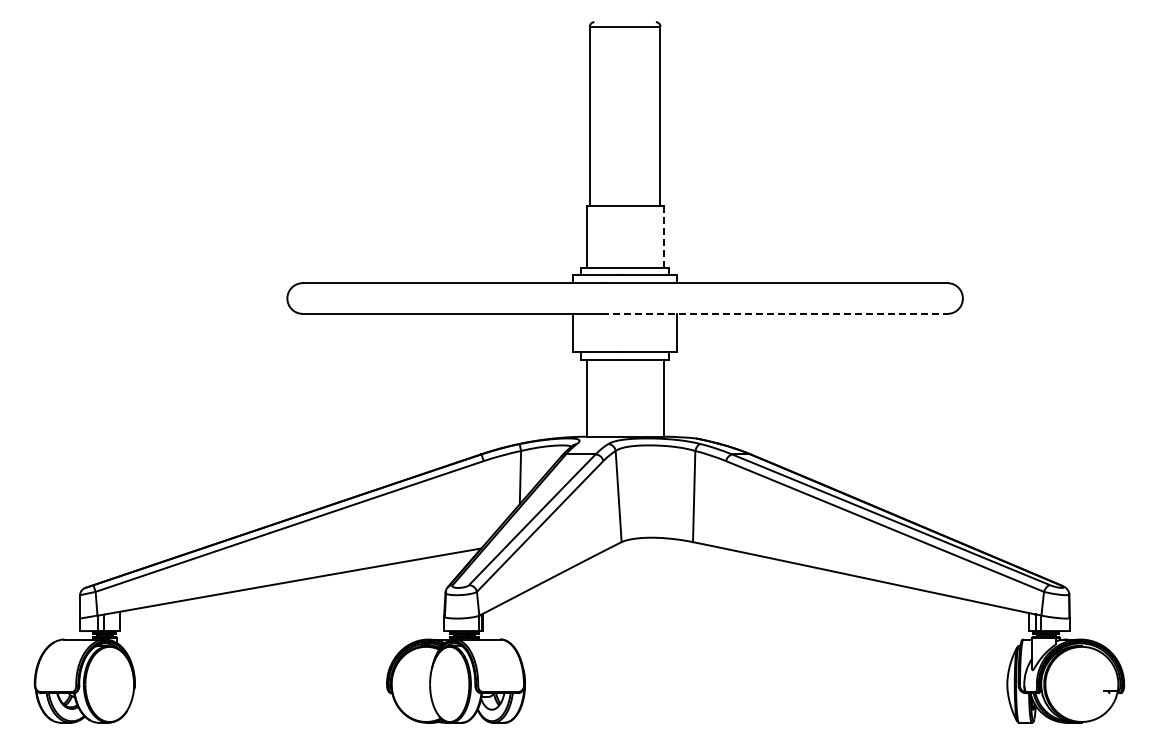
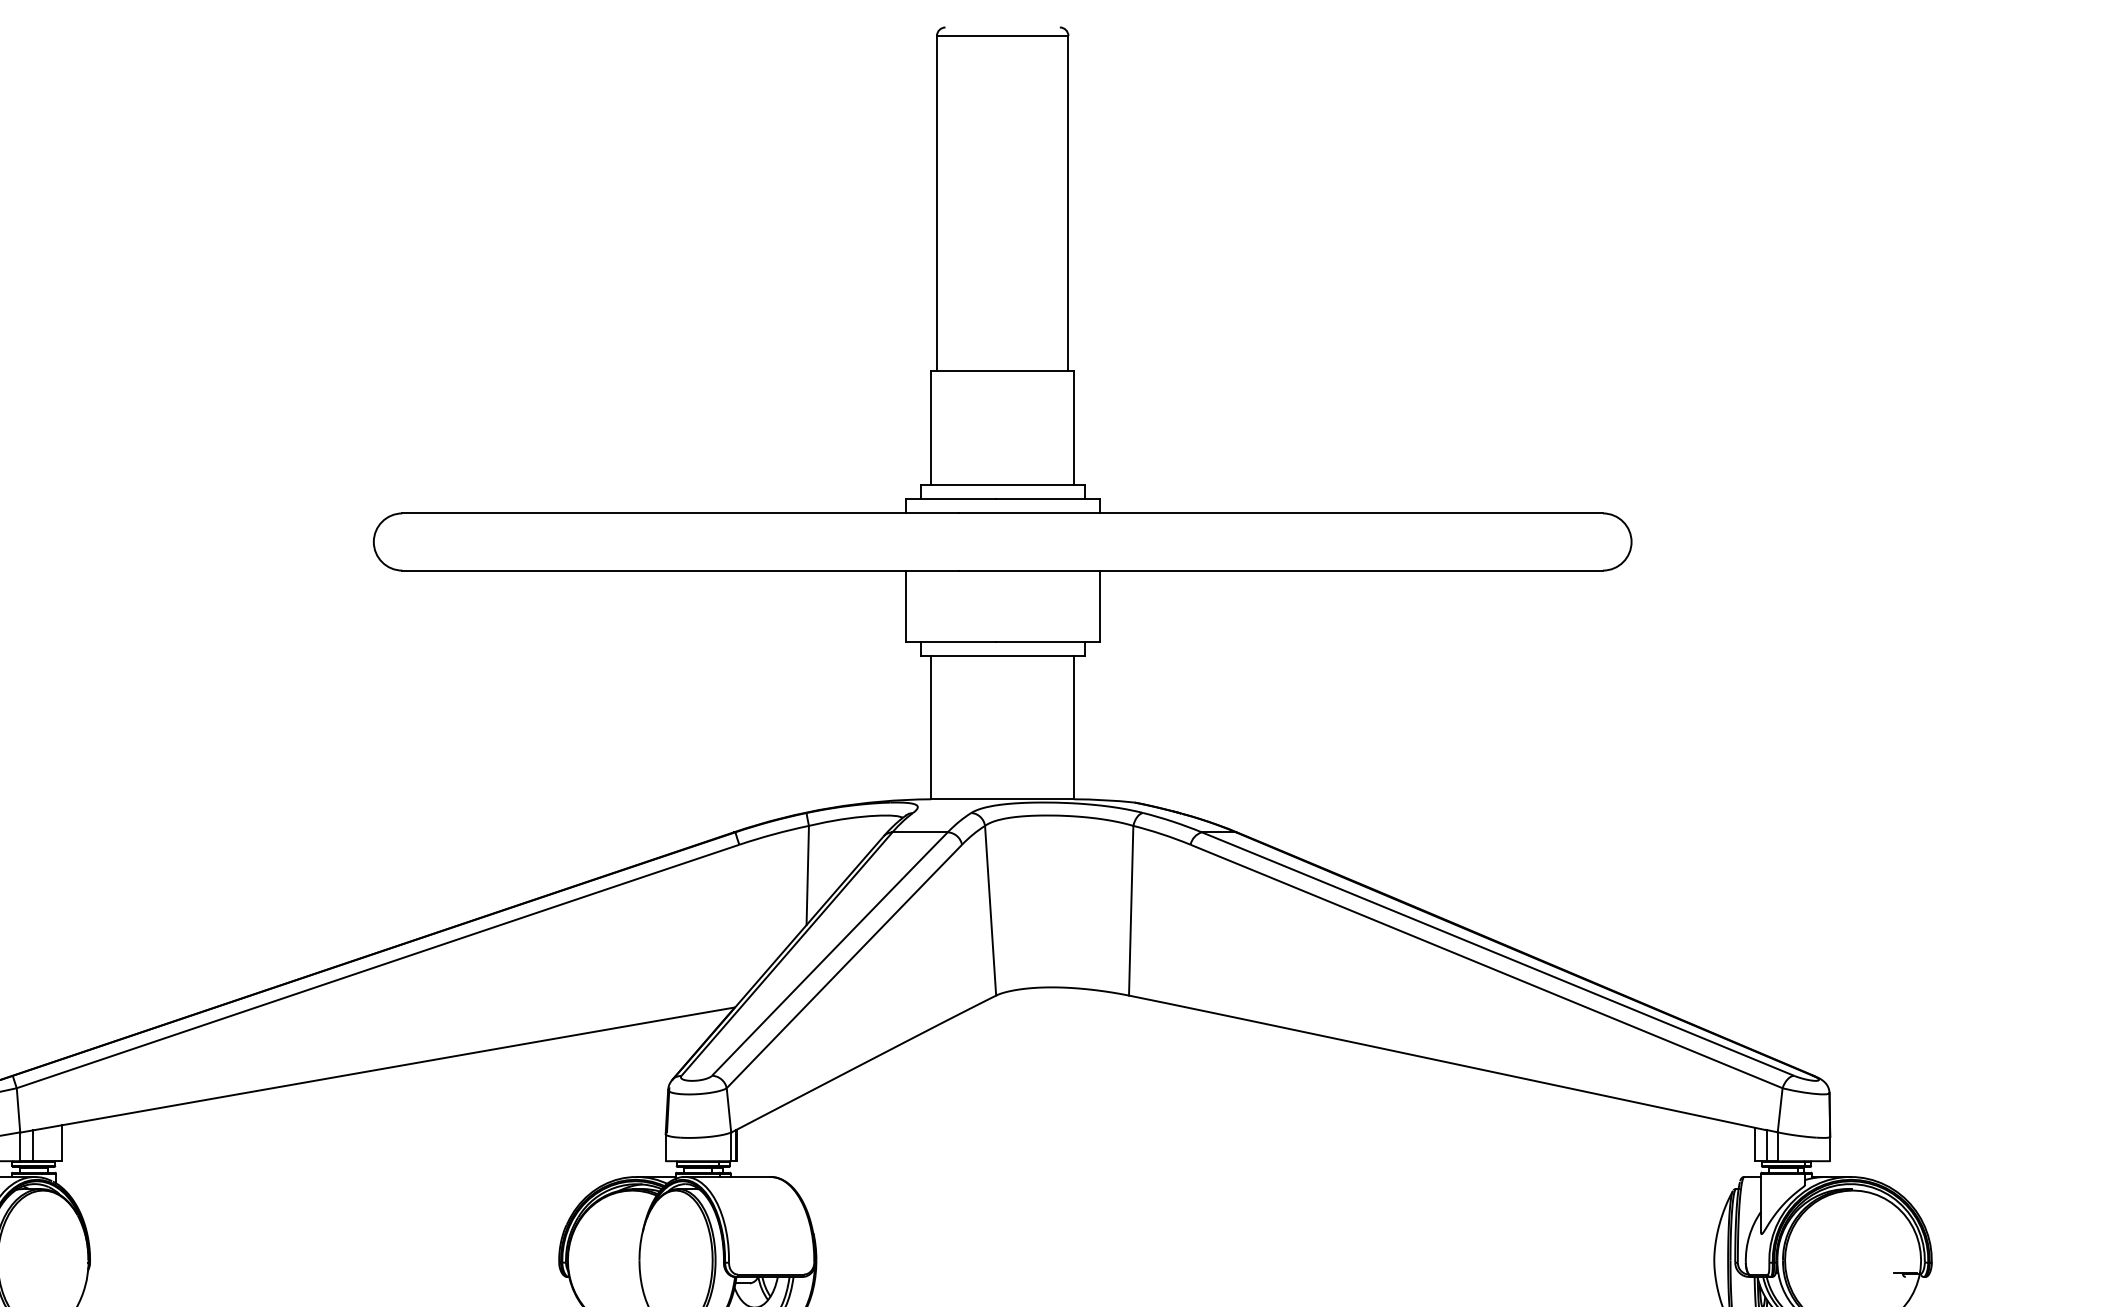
line: (663, 237) -> (1074, 428), dashed -> solid
line: (774, 313) -> (1280, 569), dashed -> solid

